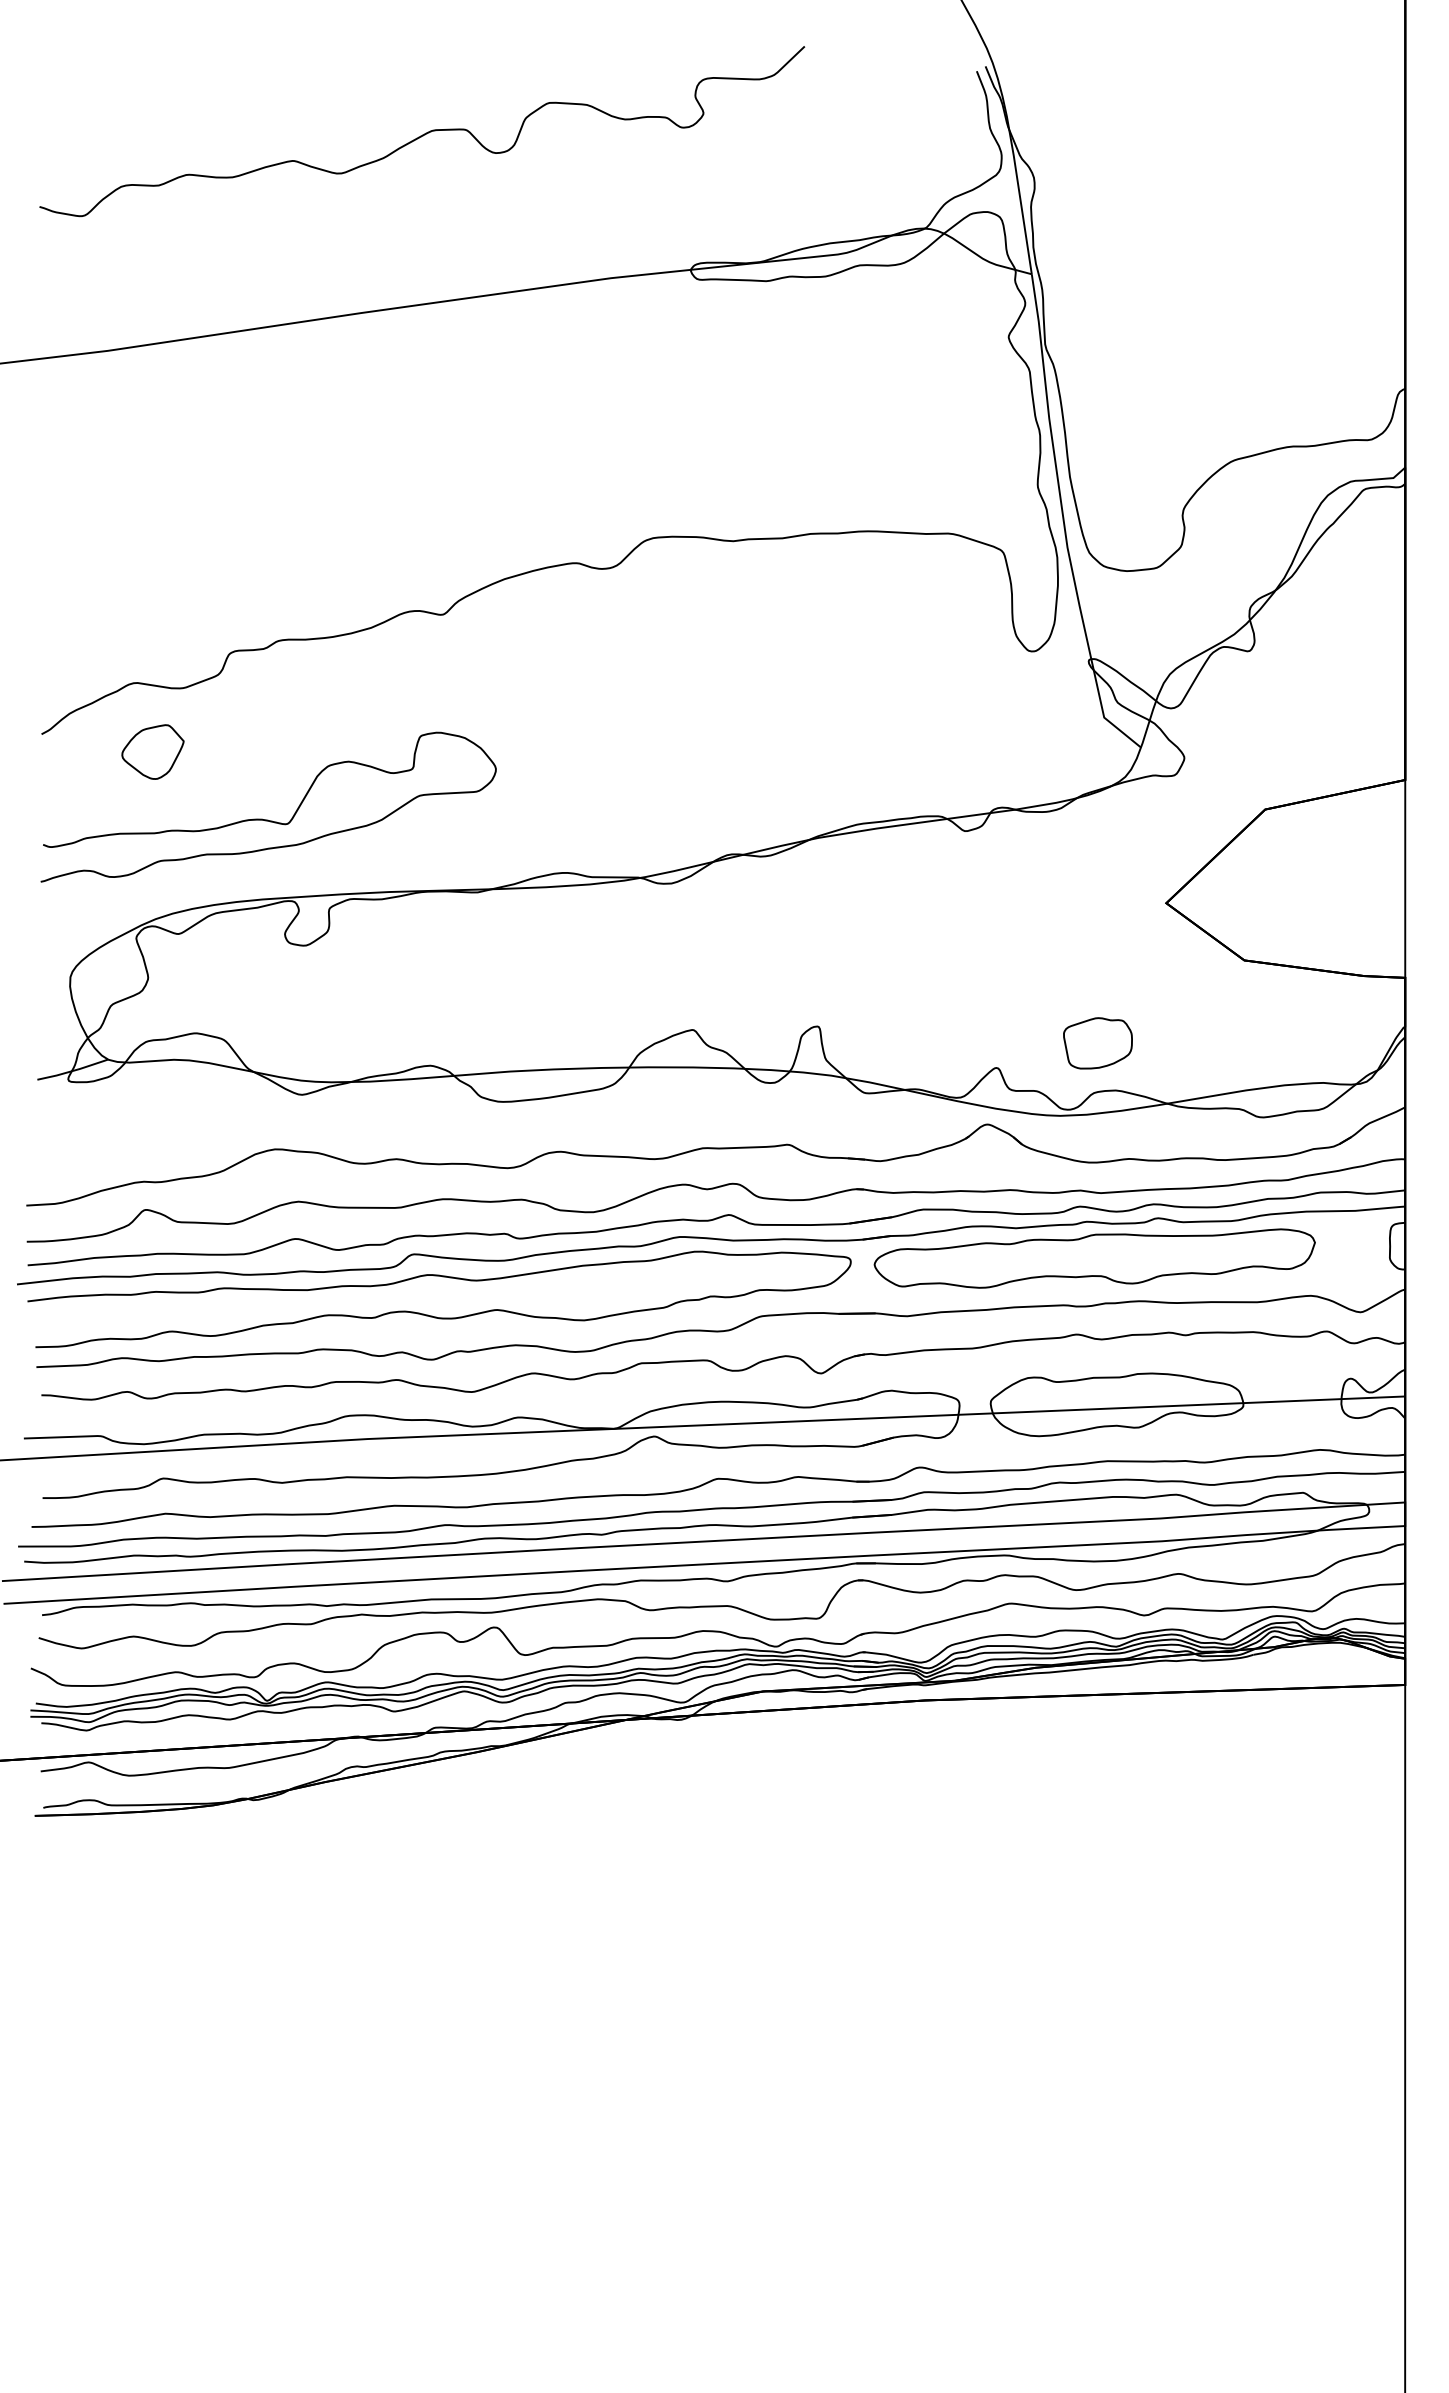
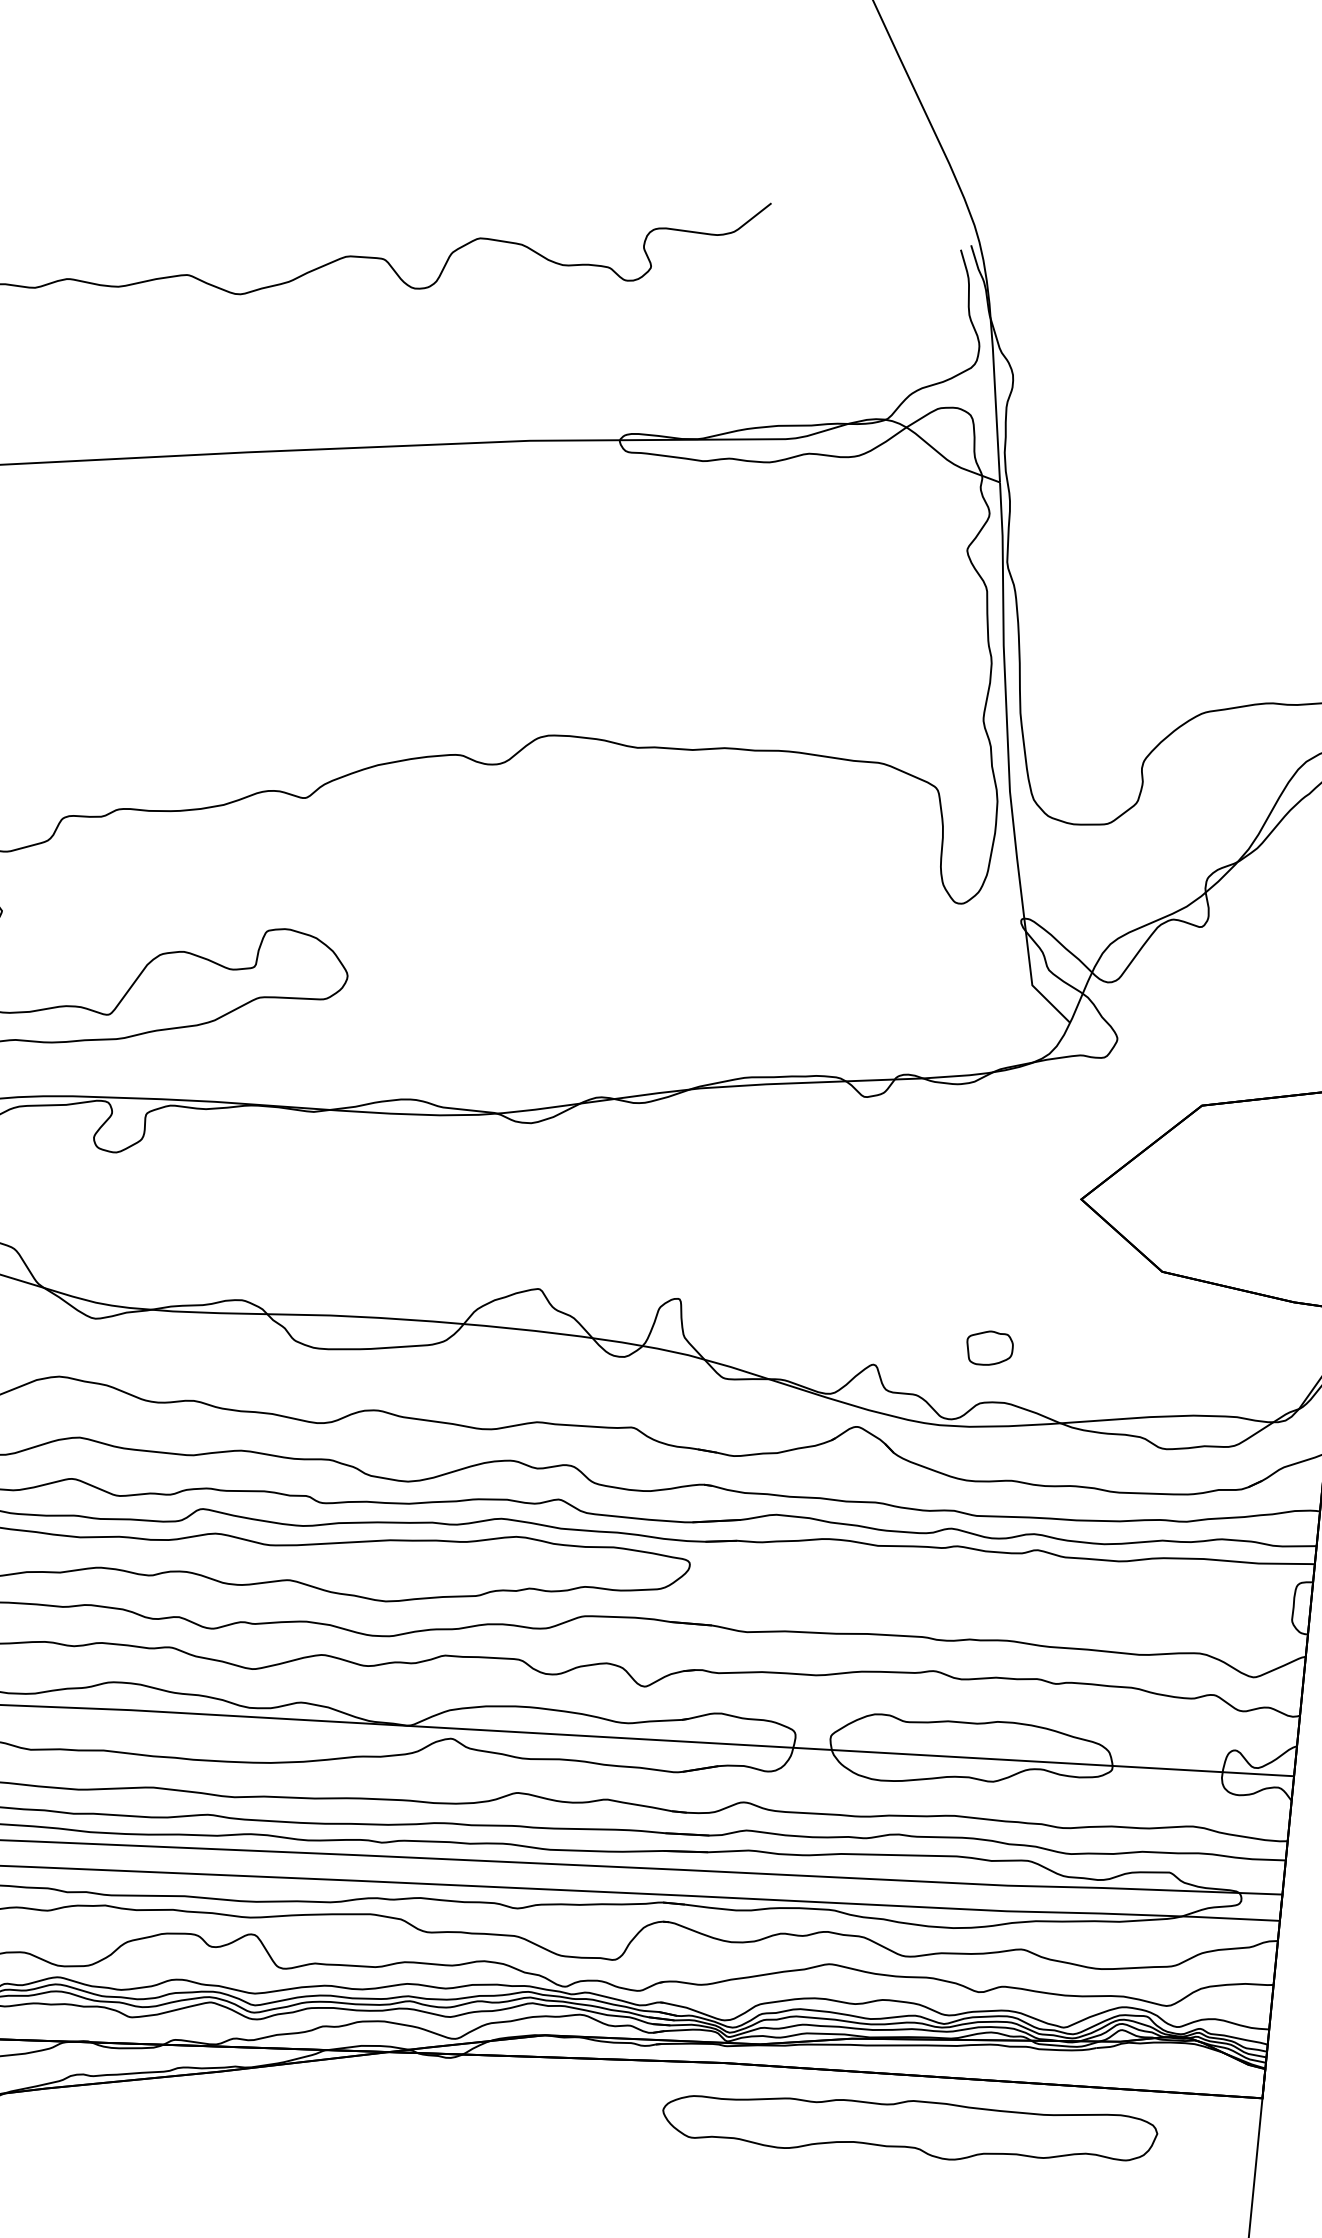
part: (1097, 1043) -> (989, 1348), size x0.6
part: (1094, 1258) -> (909, 2127), moved

